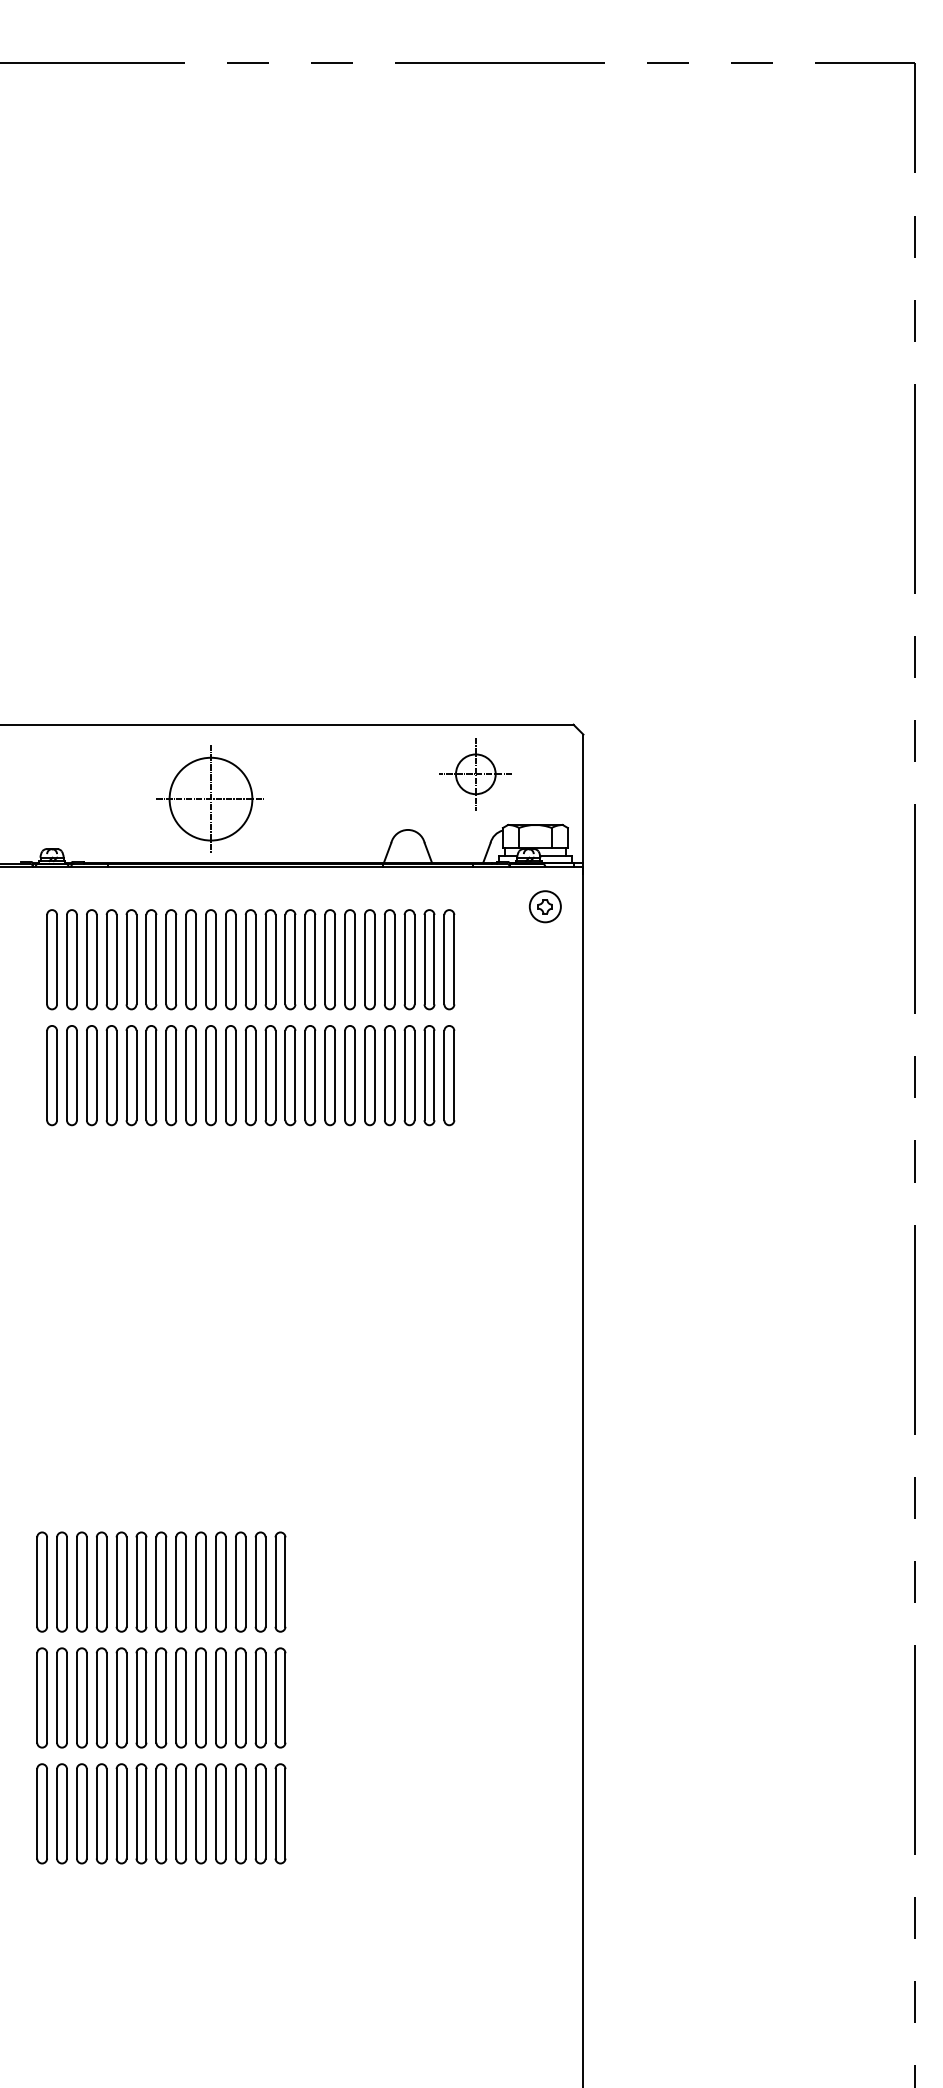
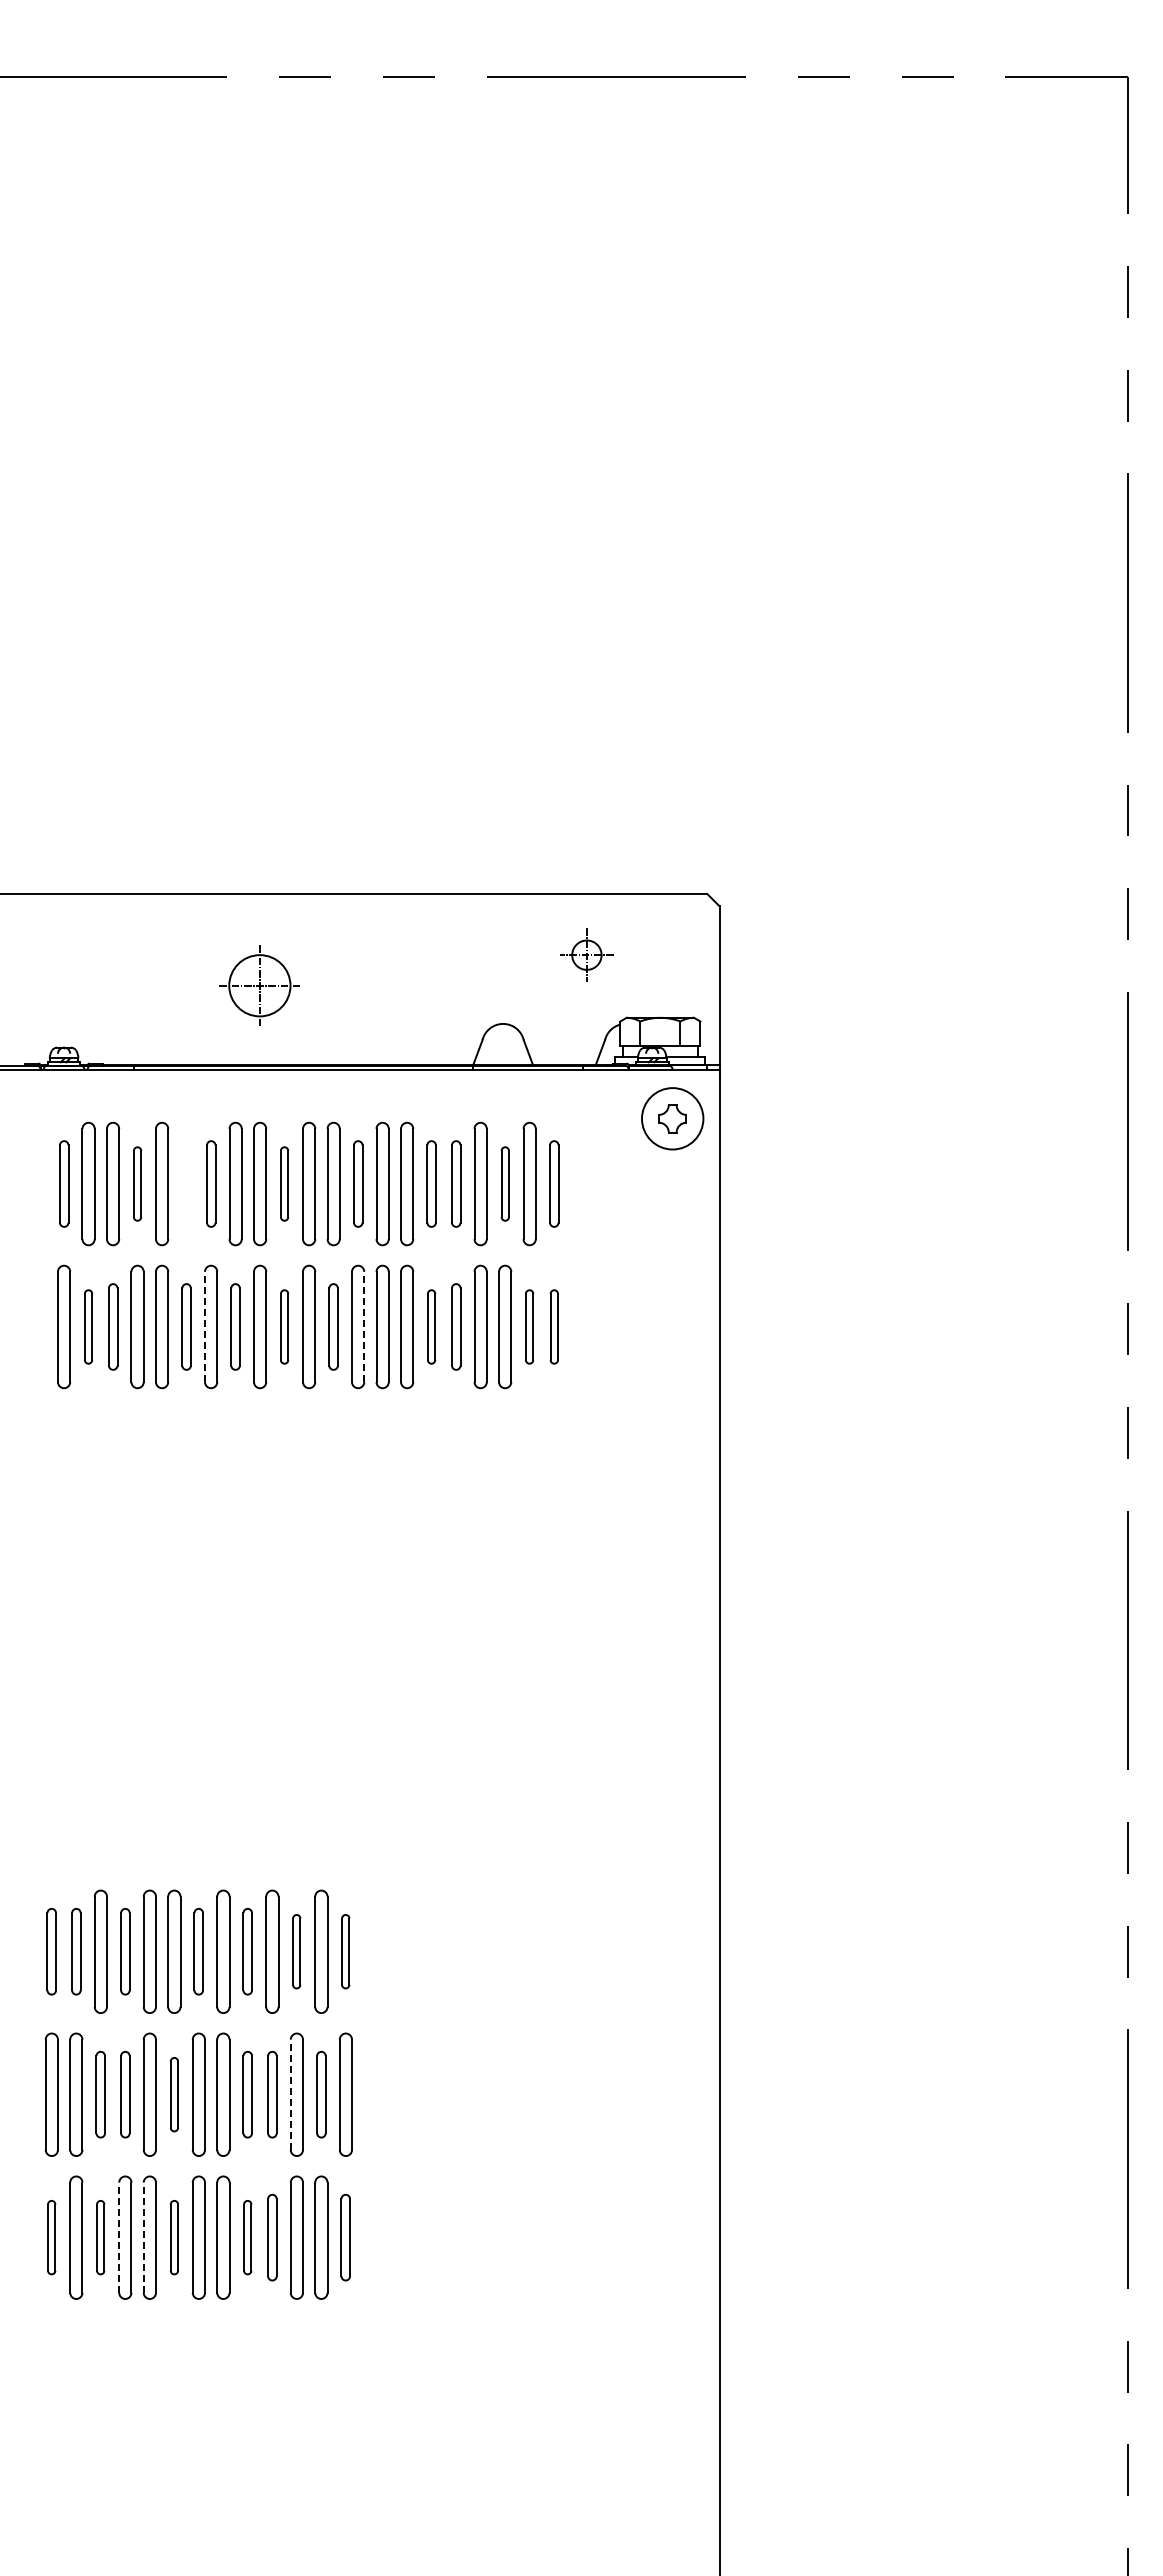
part: (475, 773) -> (586, 954), size x0.6
part: (210, 798) -> (259, 985), size x0.6
part: (545, 906) -> (672, 1118), size x1.6
part: (52, 959) -> (64, 1183), size x0.7
part: (111, 959) -> (137, 1183), size x0.6
part: (151, 959) -> (186, 1183), removed
part: (171, 959) -> (211, 1183), size x0.7
part: (230, 959) -> (284, 1183), size x0.6
part: (290, 959) -> (358, 1183), size x0.7
part: (349, 959) -> (431, 1183), size x0.7
part: (370, 959) -> (456, 1183), size x0.7
part: (409, 959) -> (505, 1183), size x0.6
part: (449, 959) -> (554, 1183), size x0.7
part: (71, 1075) -> (88, 1326), size x0.6
part: (92, 1075) -> (113, 1326), size x0.7
part: (151, 1075) -> (186, 1326), size x0.7
line: (166, 1075) -> (205, 1326), solid -> dashed
part: (191, 1075) -> (235, 1326), size x0.7
part: (230, 1075) -> (284, 1326), size x0.6
part: (270, 1075) -> (333, 1326), size x0.7
line: (295, 1075) -> (364, 1326), solid -> dashed
part: (349, 1075) -> (431, 1326), size x0.6
part: (370, 1075) -> (456, 1326), size x0.7
part: (429, 1075) -> (529, 1326), size x0.6
part: (449, 1075) -> (554, 1326), size x0.6
part: (41, 1581) -> (51, 1951), size x0.7
part: (62, 1581) -> (76, 1951), size x0.7
part: (101, 1581) -> (125, 1951), size x0.7
part: (161, 1581) -> (198, 1951), size x0.7
part: (200, 1581) -> (247, 1951), size x0.7
part: (240, 1581) -> (296, 1951), size x0.6
part: (280, 1581) -> (345, 1951), size x0.6
part: (81, 1697) -> (100, 2094), size x0.7
part: (101, 1697) -> (125, 2094), size x0.7
part: (141, 1697) -> (174, 2094), size x0.6
part: (200, 1697) -> (247, 2094), size x0.7
part: (221, 1697) -> (272, 2094), size x0.7
line: (235, 1697) -> (290, 2094), solid -> dashed
part: (260, 1697) -> (321, 2094), size x0.7
part: (41, 1813) -> (51, 2237), size x0.6
part: (81, 1813) -> (100, 2237), size x0.6
line: (97, 1813) -> (119, 2237), solid -> dashed
line: (116, 1813) -> (143, 2237), solid -> dashed
part: (141, 1813) -> (174, 2237), size x0.6
part: (200, 1813) -> (247, 2237), size x0.6
part: (221, 1813) -> (272, 2237), size x0.7
part: (280, 1813) -> (345, 2237), size x0.7

